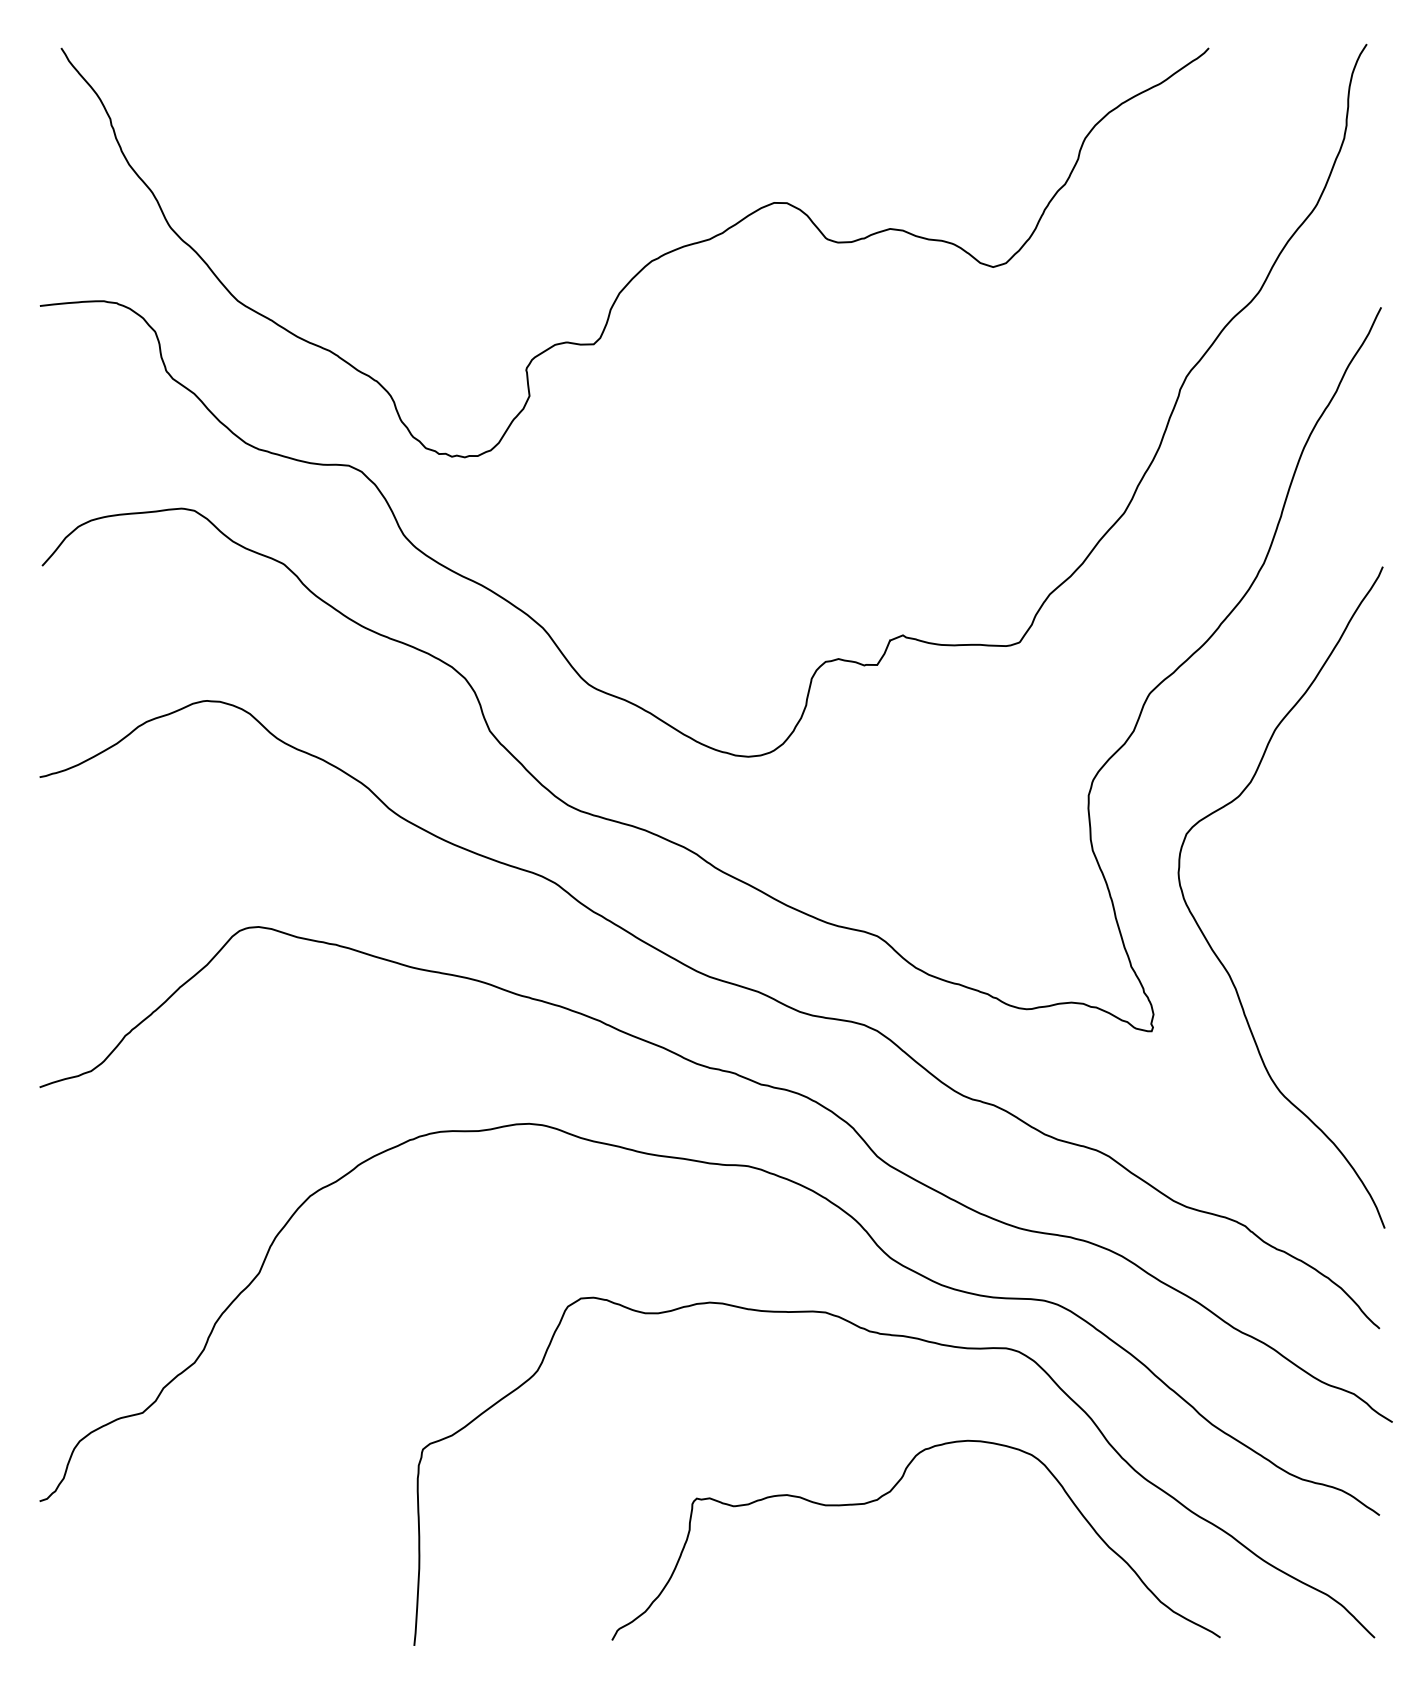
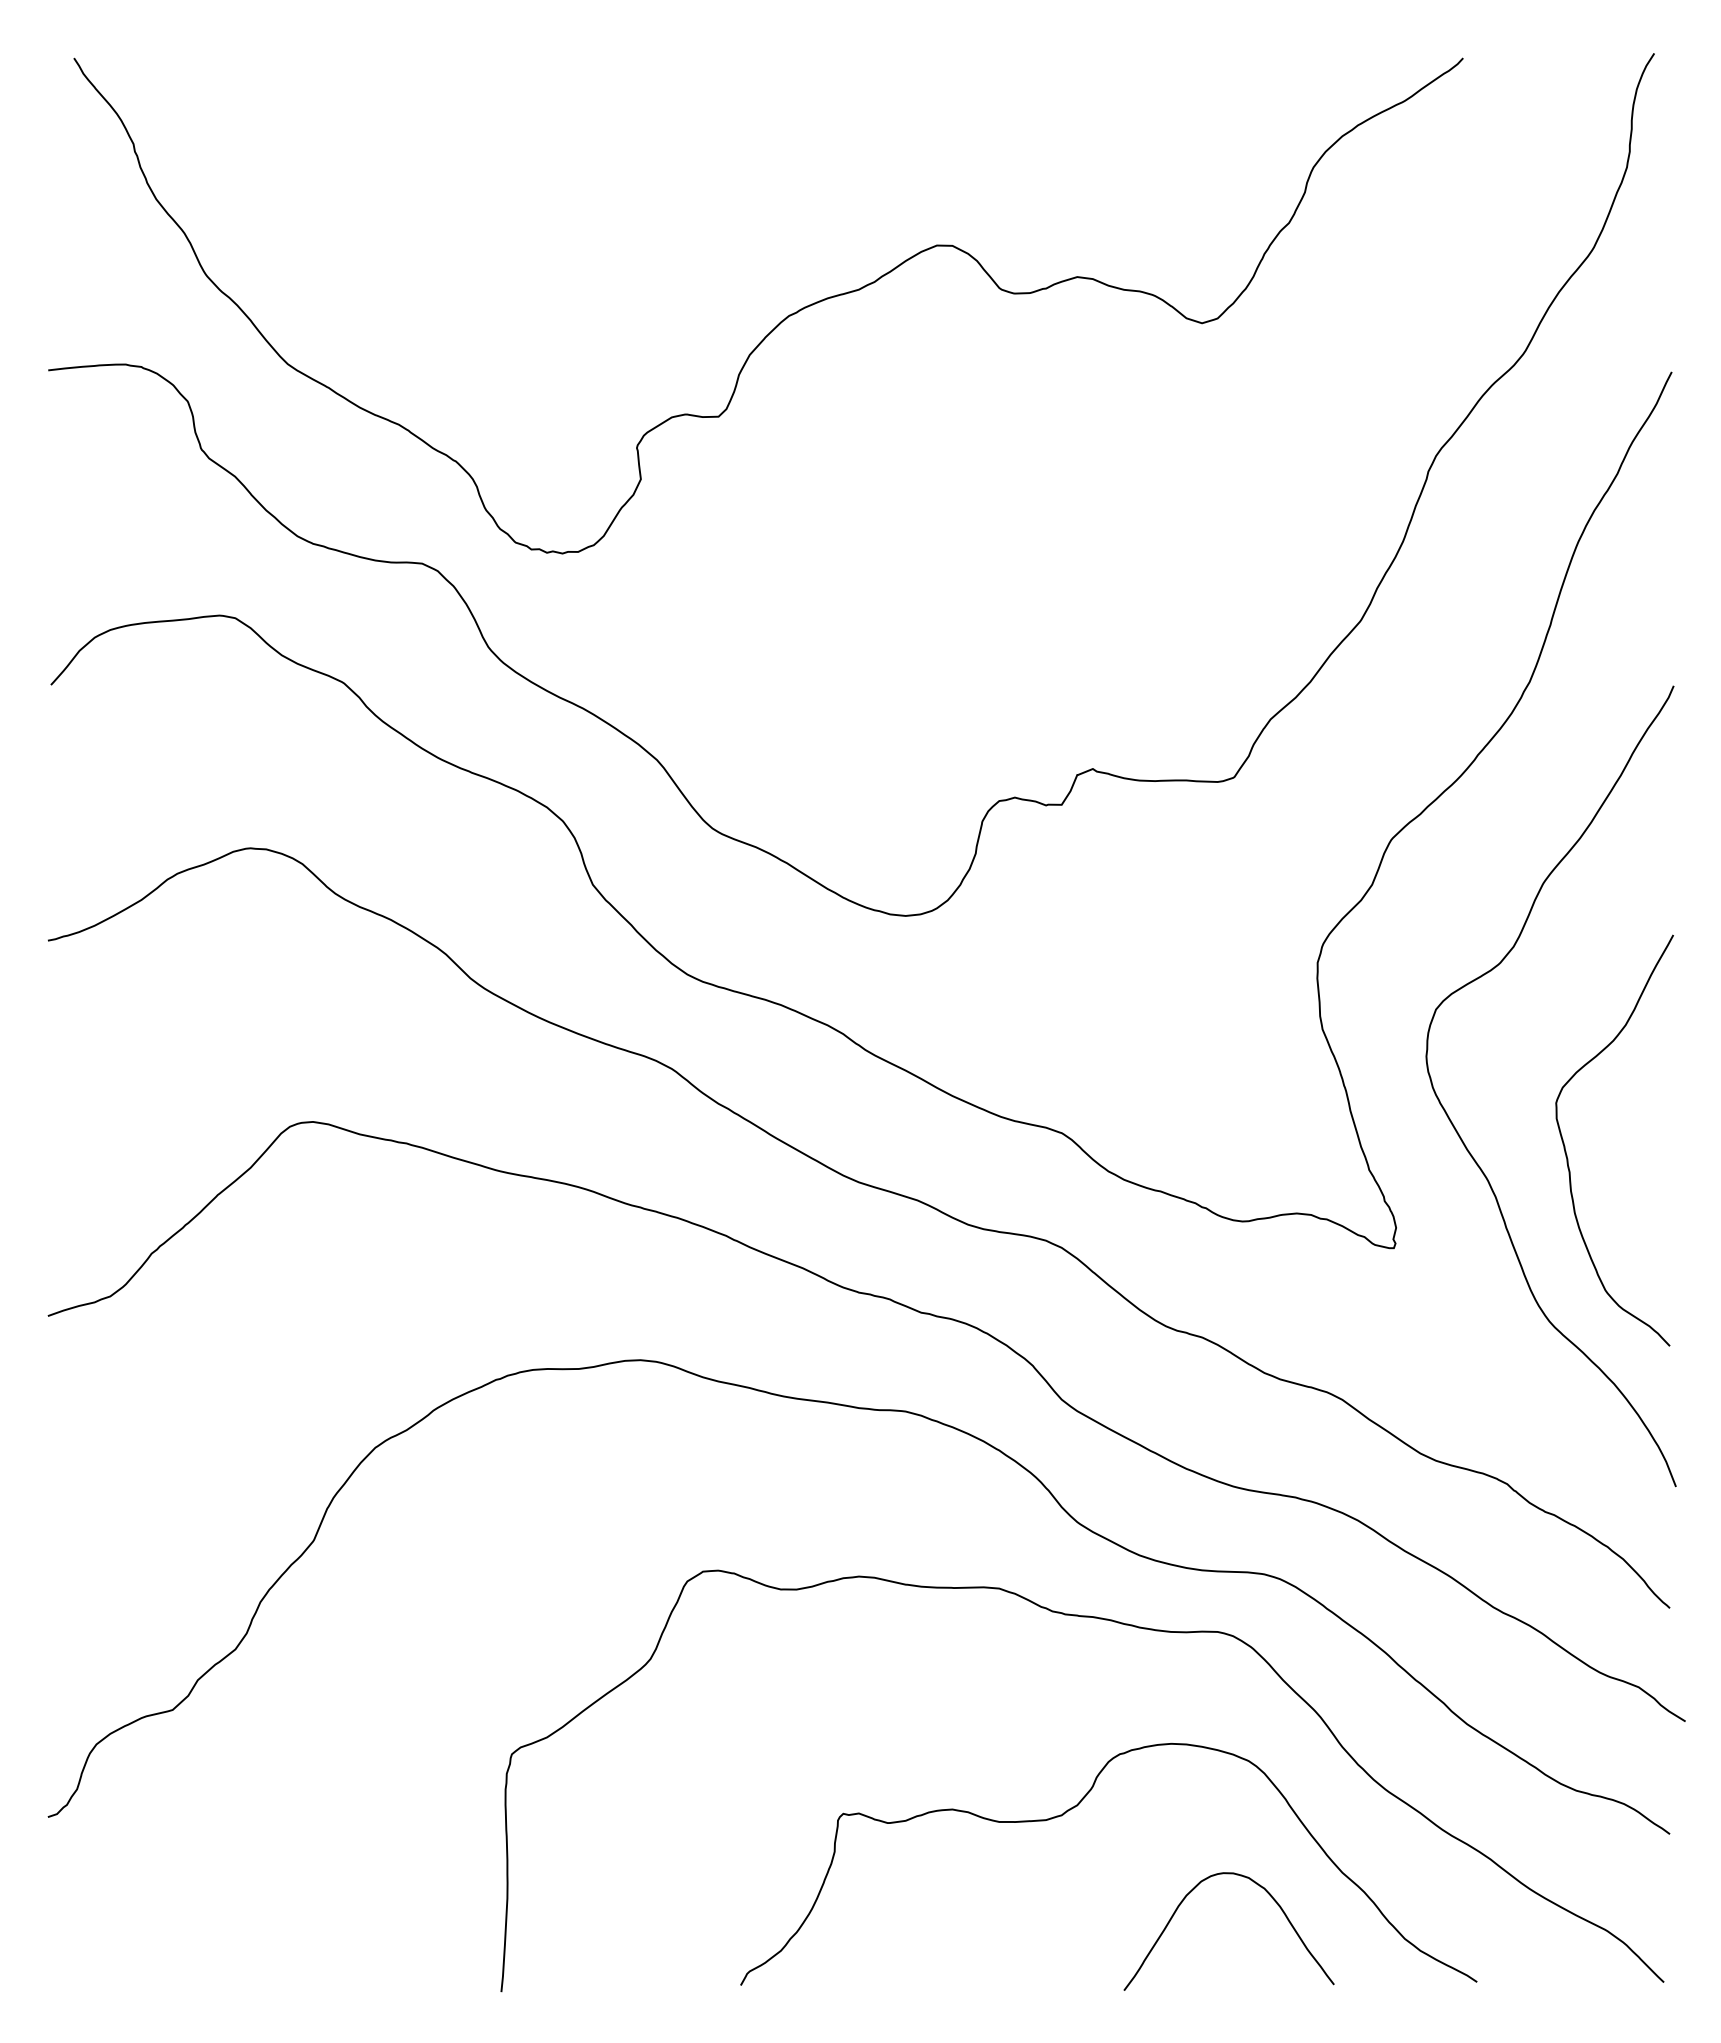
curve: (1294, 951) -> (1566, 1151), added
curve: (983, 1564) -> (1190, 1893), added

